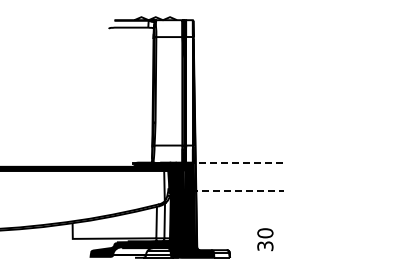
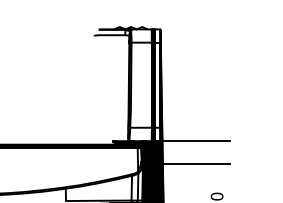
line: (235, 162) -> (193, 141), dashed -> solid
line: (237, 191) -> (195, 163), dashed -> solid

